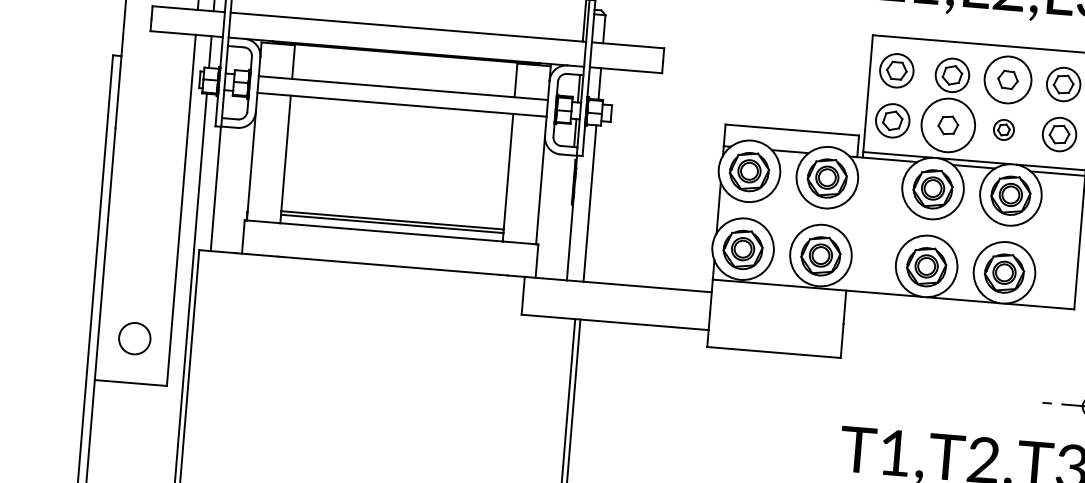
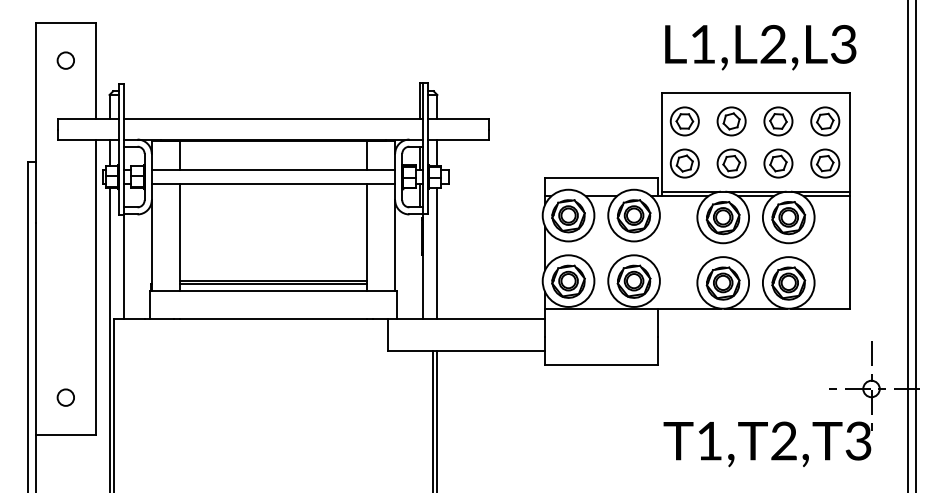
circle: (1008, 80) -> (778, 121), size x0.71
circle: (948, 125) -> (731, 163), size x0.62
part: (1003, 129) -> (778, 163), size x1.67
circle: (134, 338) -> (65, 397), size x0.62

